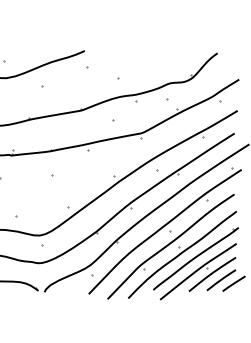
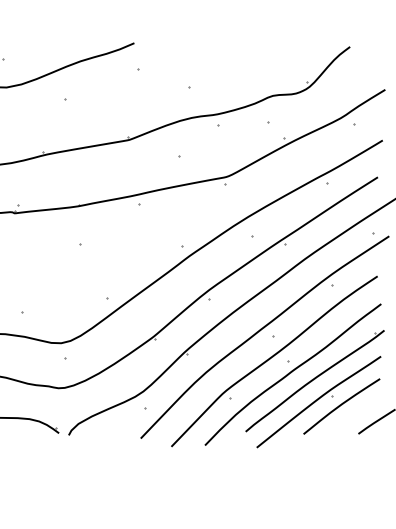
line: (221, 280) -> (356, 416), removed

